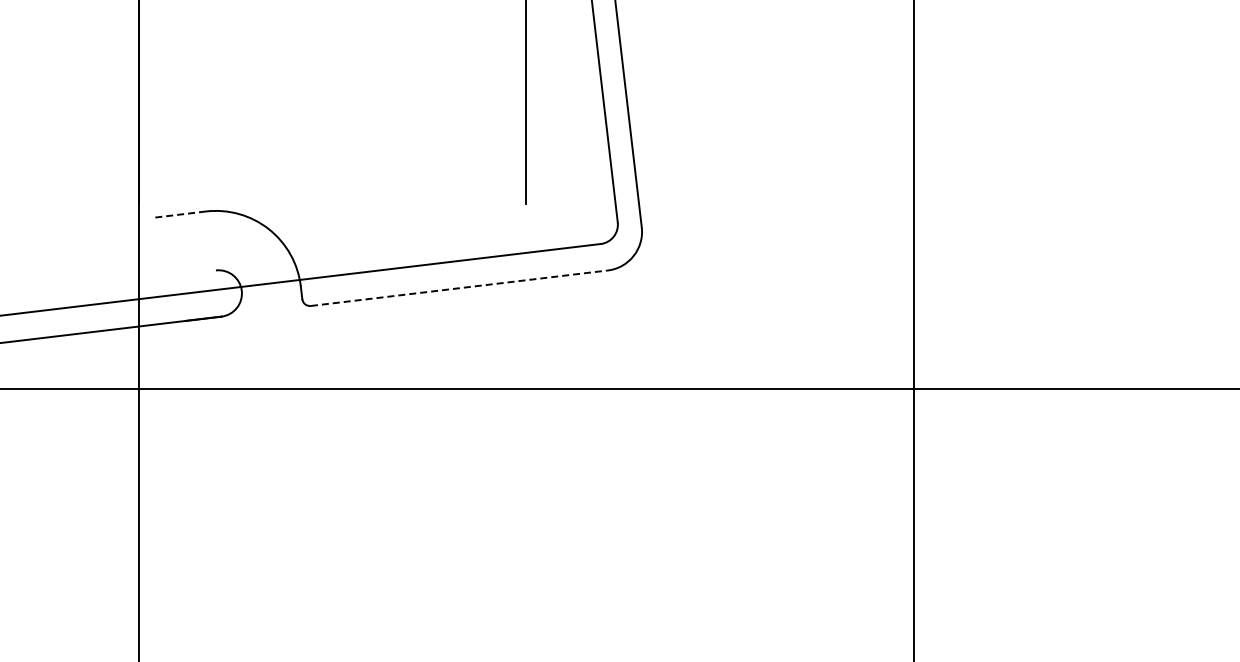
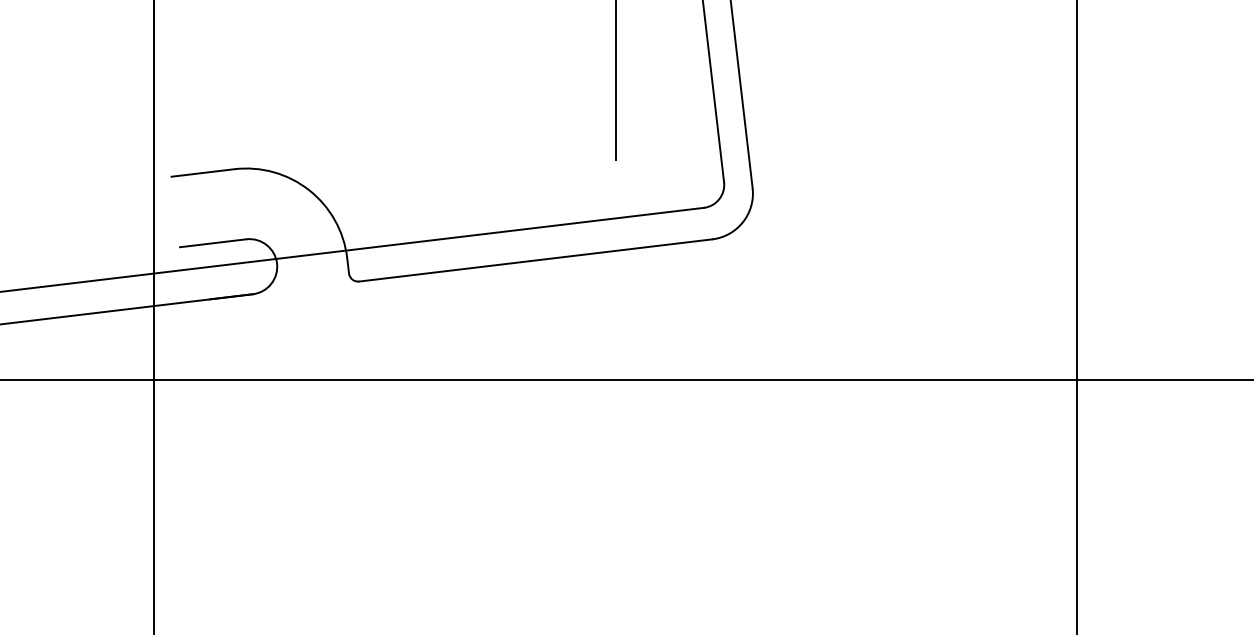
line: (179, 214) -> (202, 172), dashed -> solid
line: (187, 273) -> (212, 242), added
line: (459, 288) -> (535, 260), dashed -> solid

